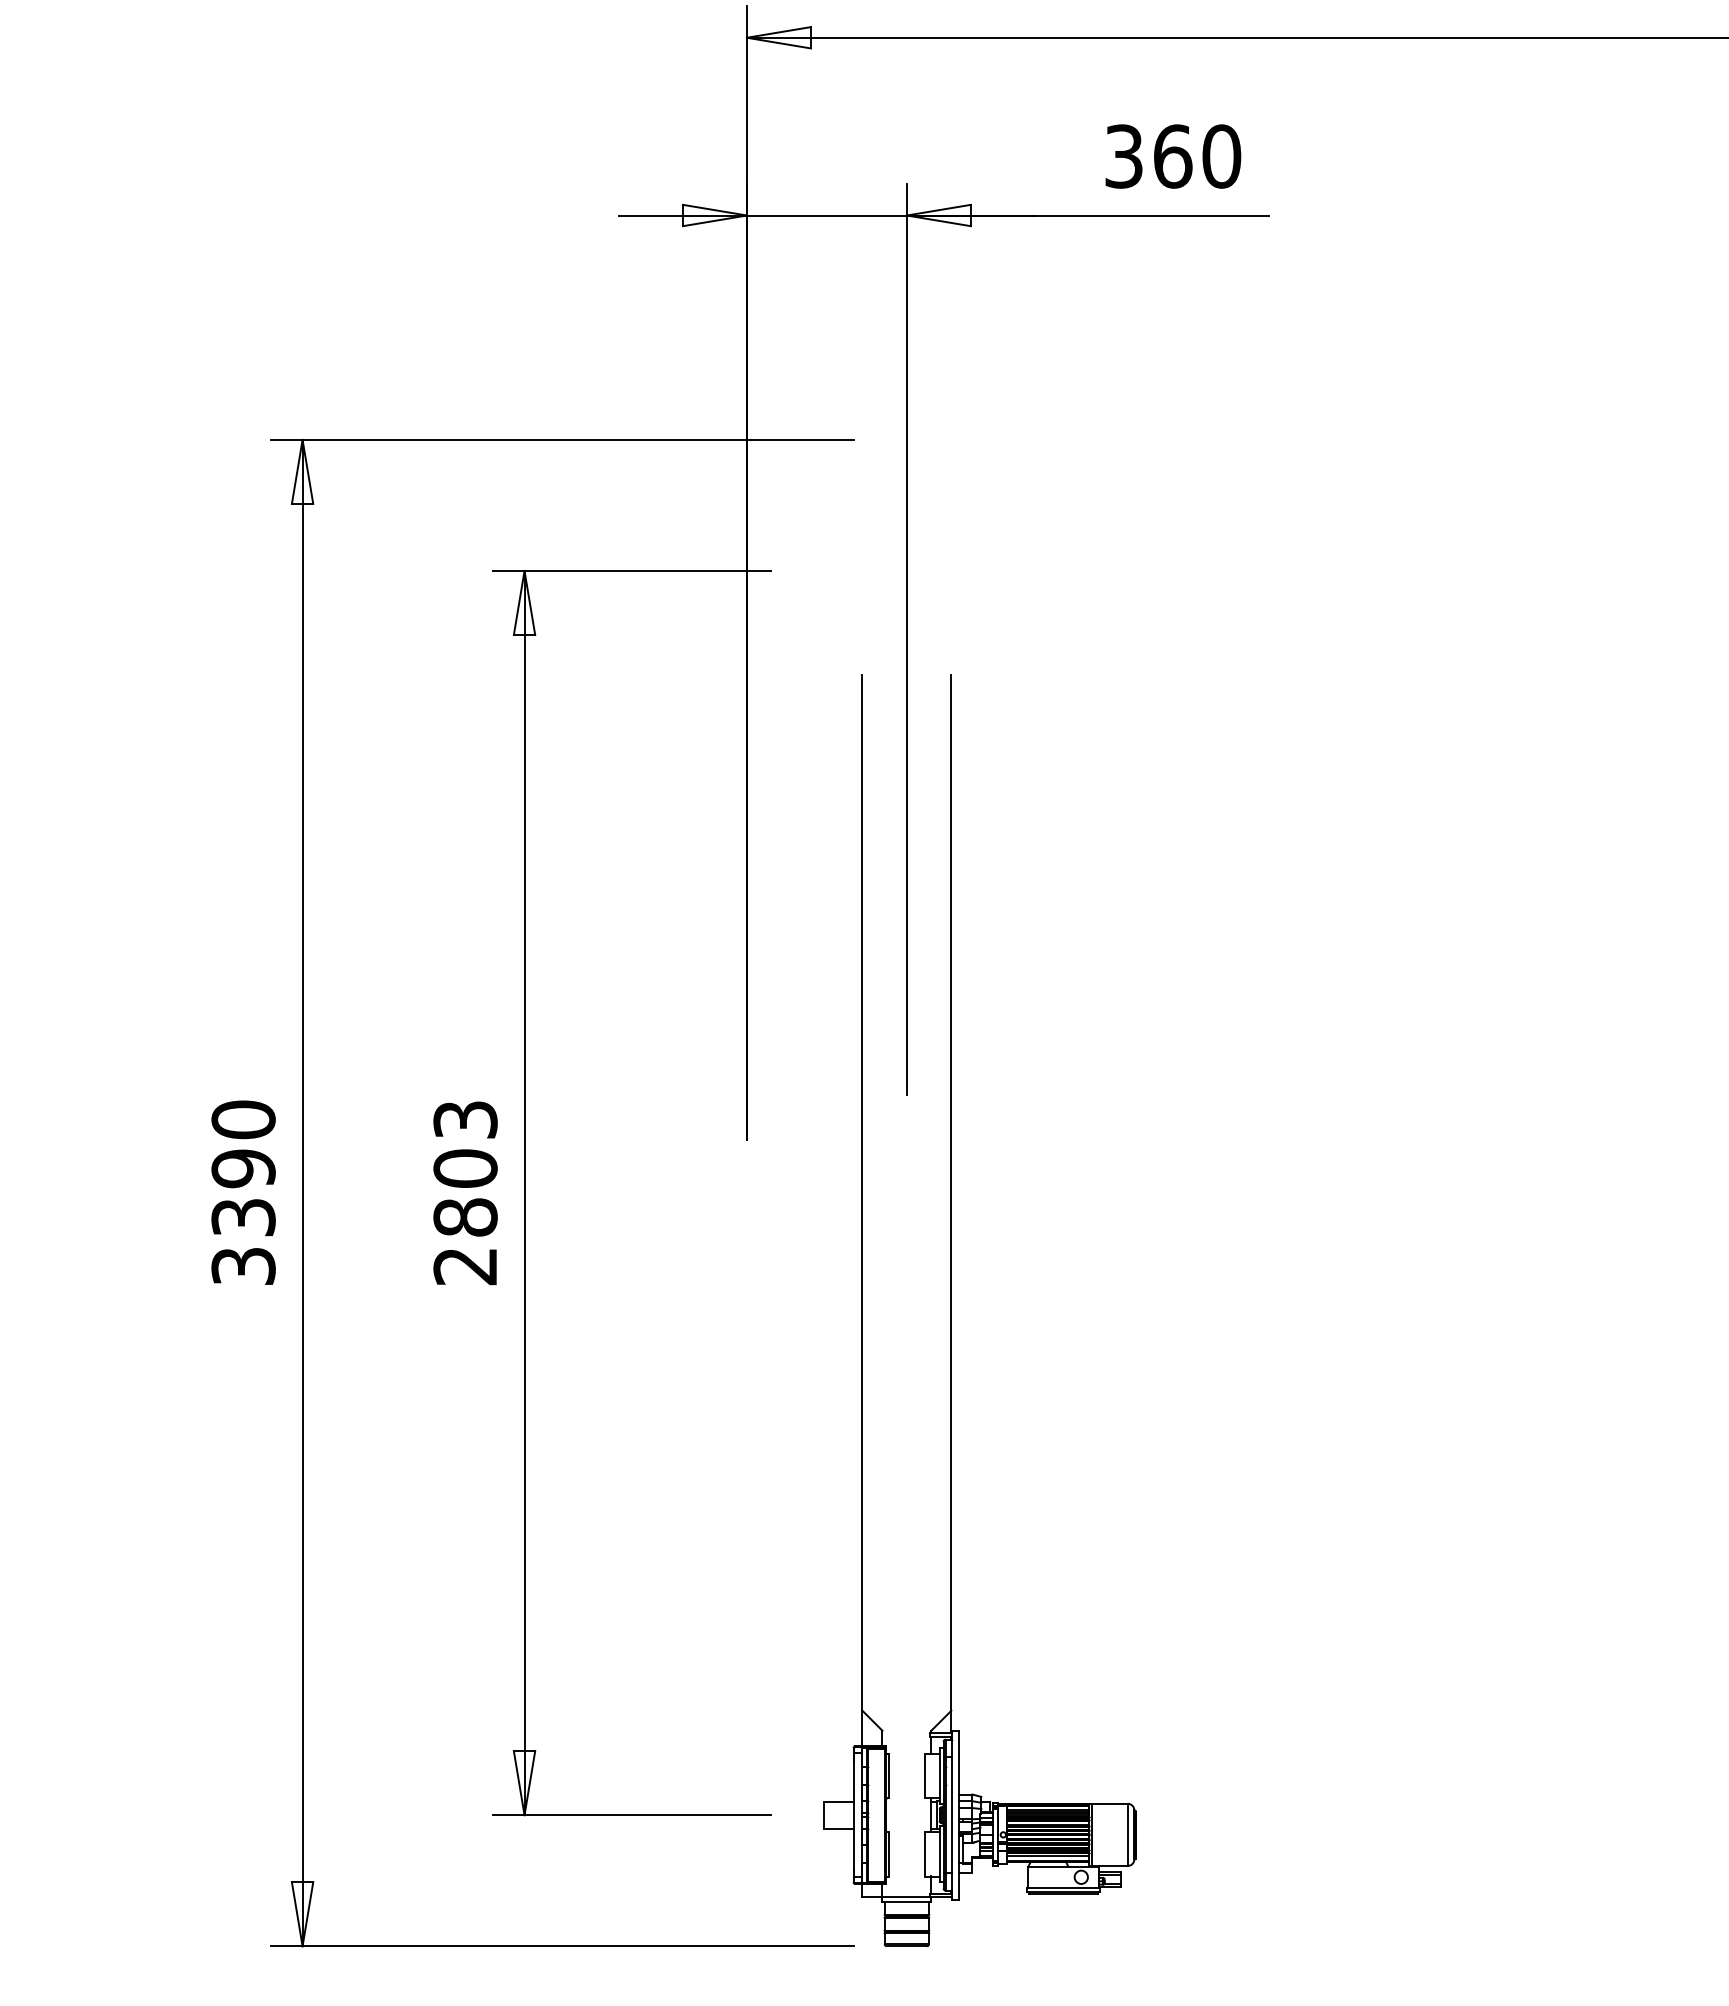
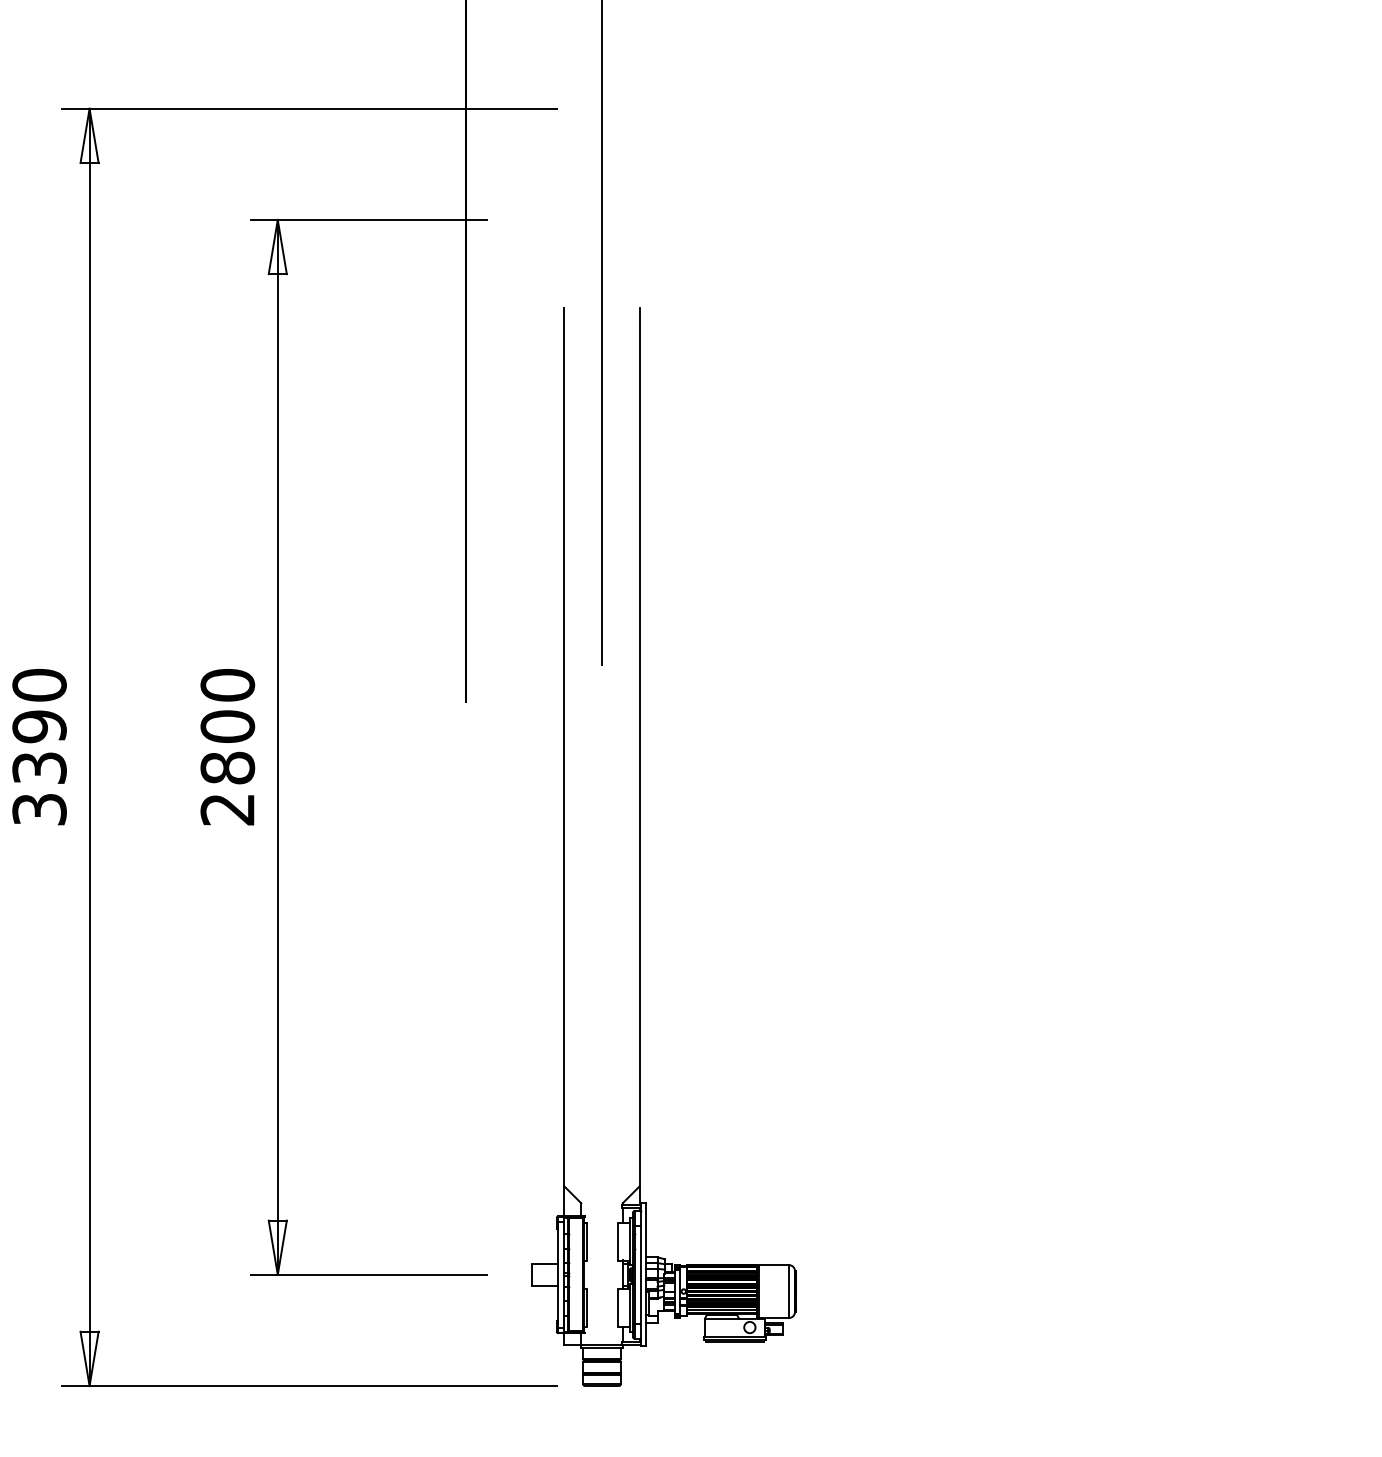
text: (465, 1119) -> (227, 685), 2803 -> 2800

